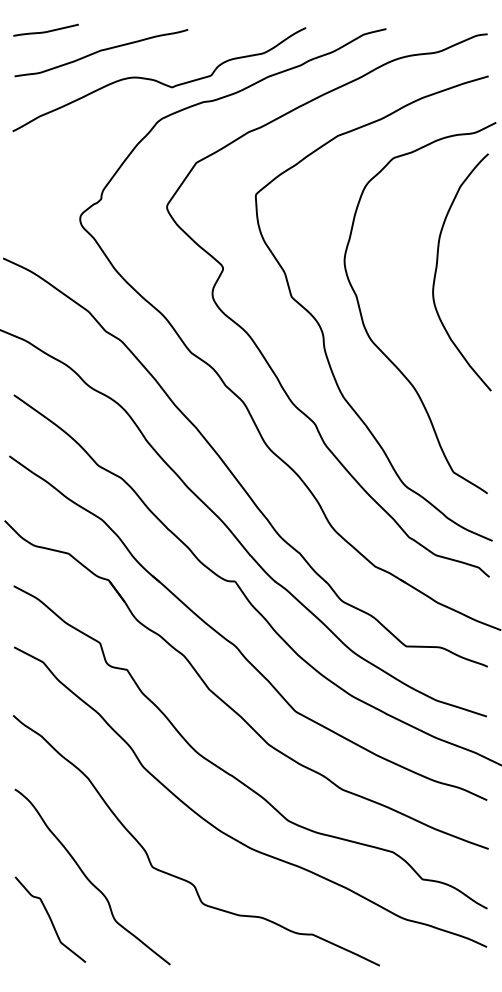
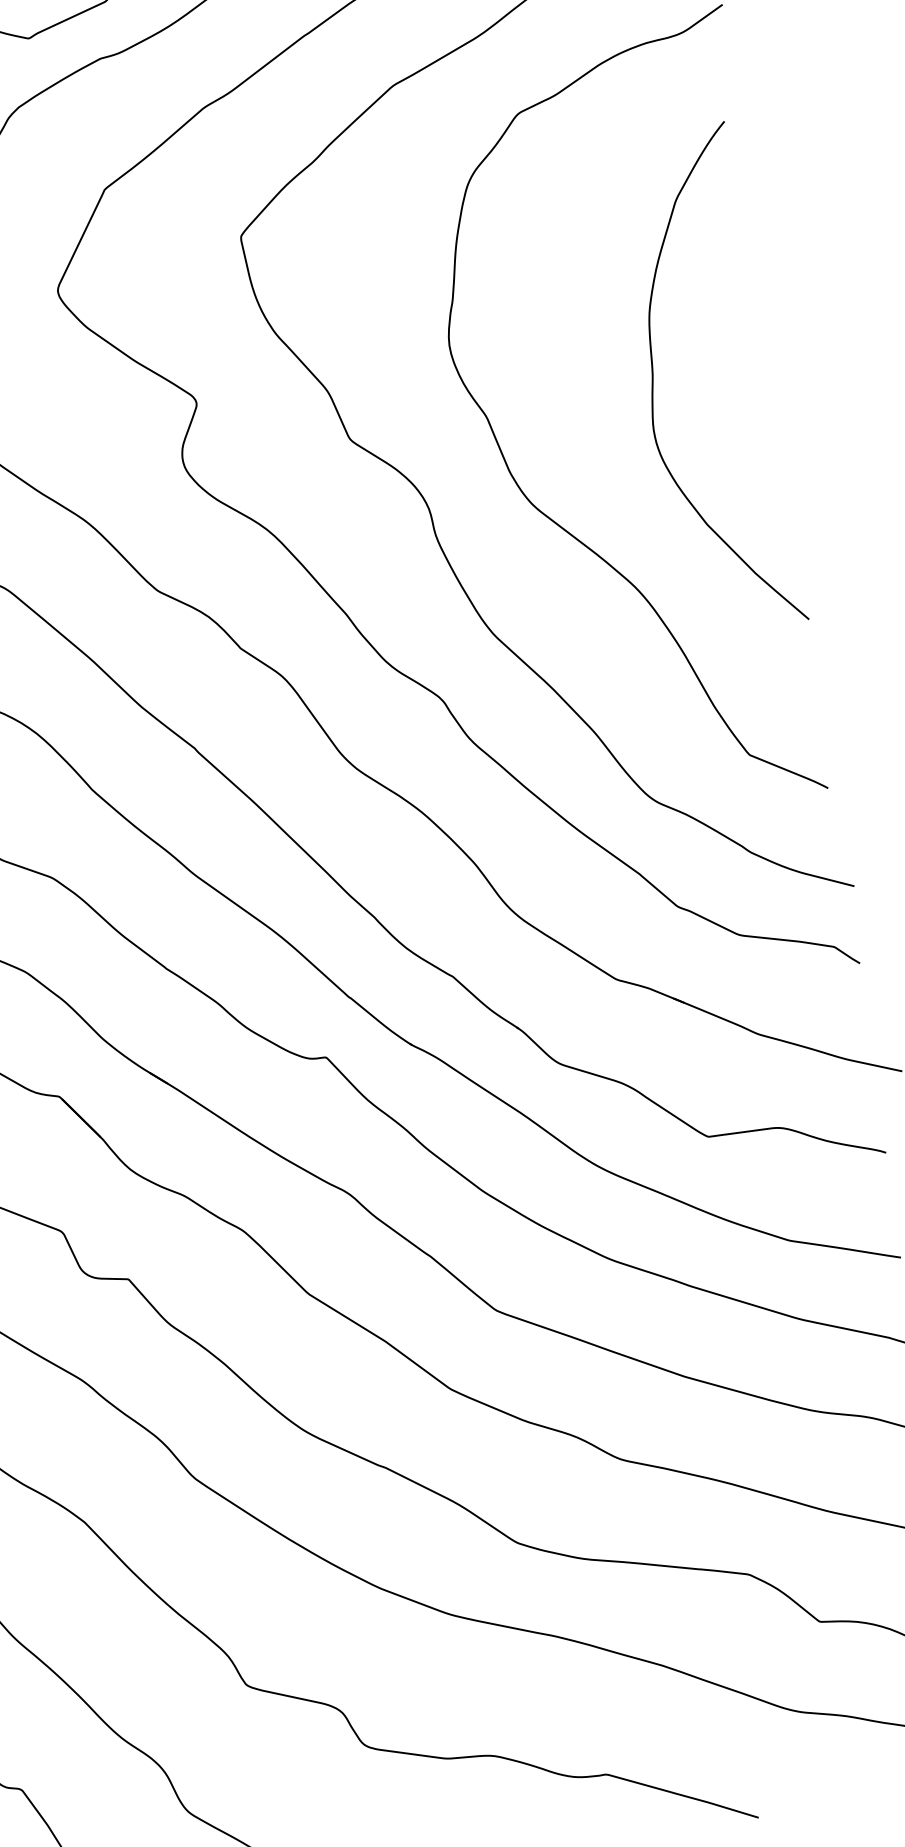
curve: (437, 268) -> (655, 379), moved

